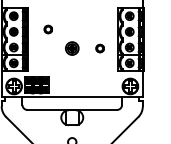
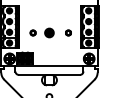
part: (47, 28) -> (32, 32), moved

